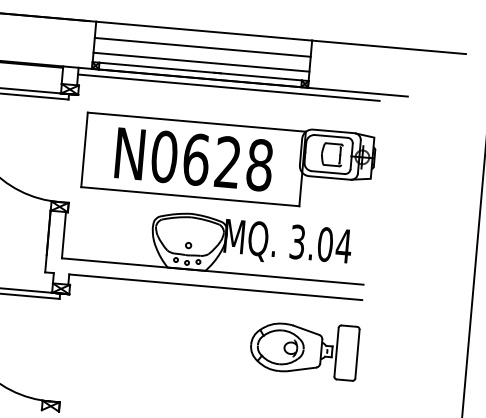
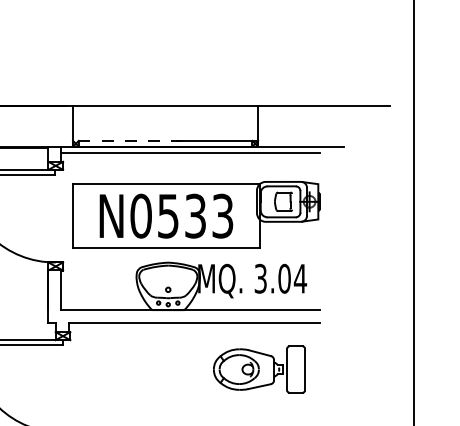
line: (202, 47) -> (165, 120), removed
line: (201, 61) -> (165, 132), removed
line: (156, 67) -> (127, 140), solid -> dashed
text: (227, 161) -> (195, 215), N0628 -> N0533
part: (304, 349) -> (259, 369), moved

